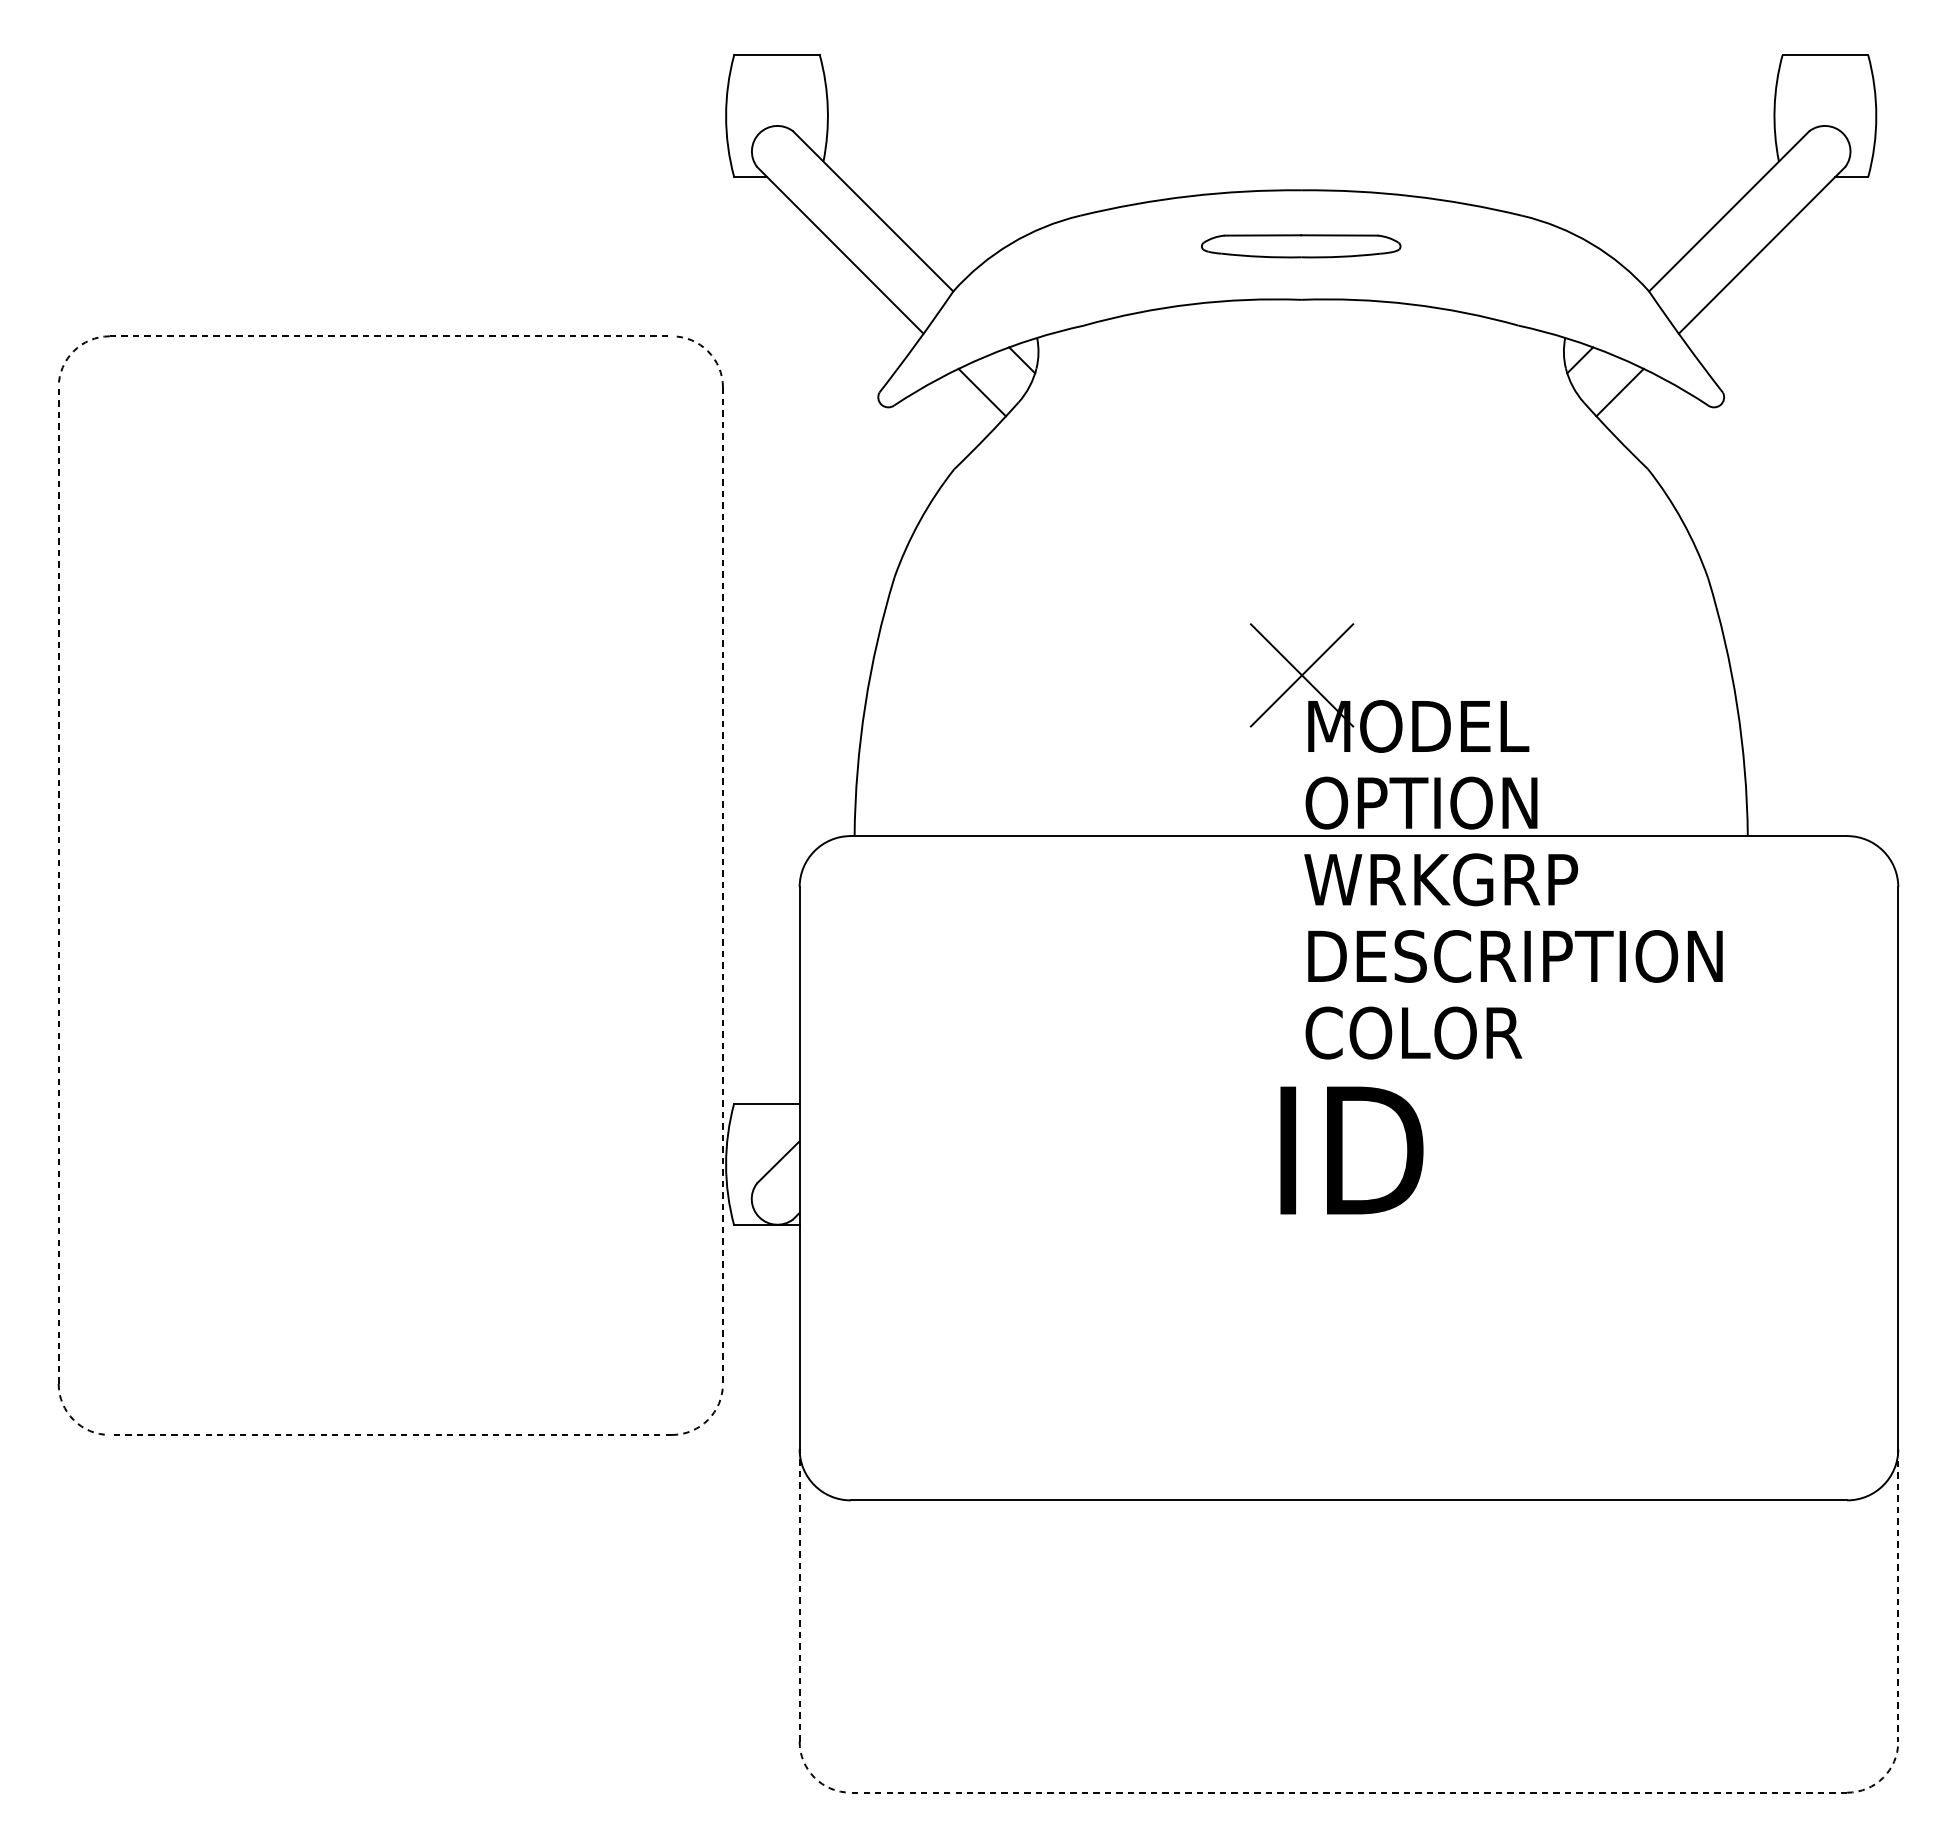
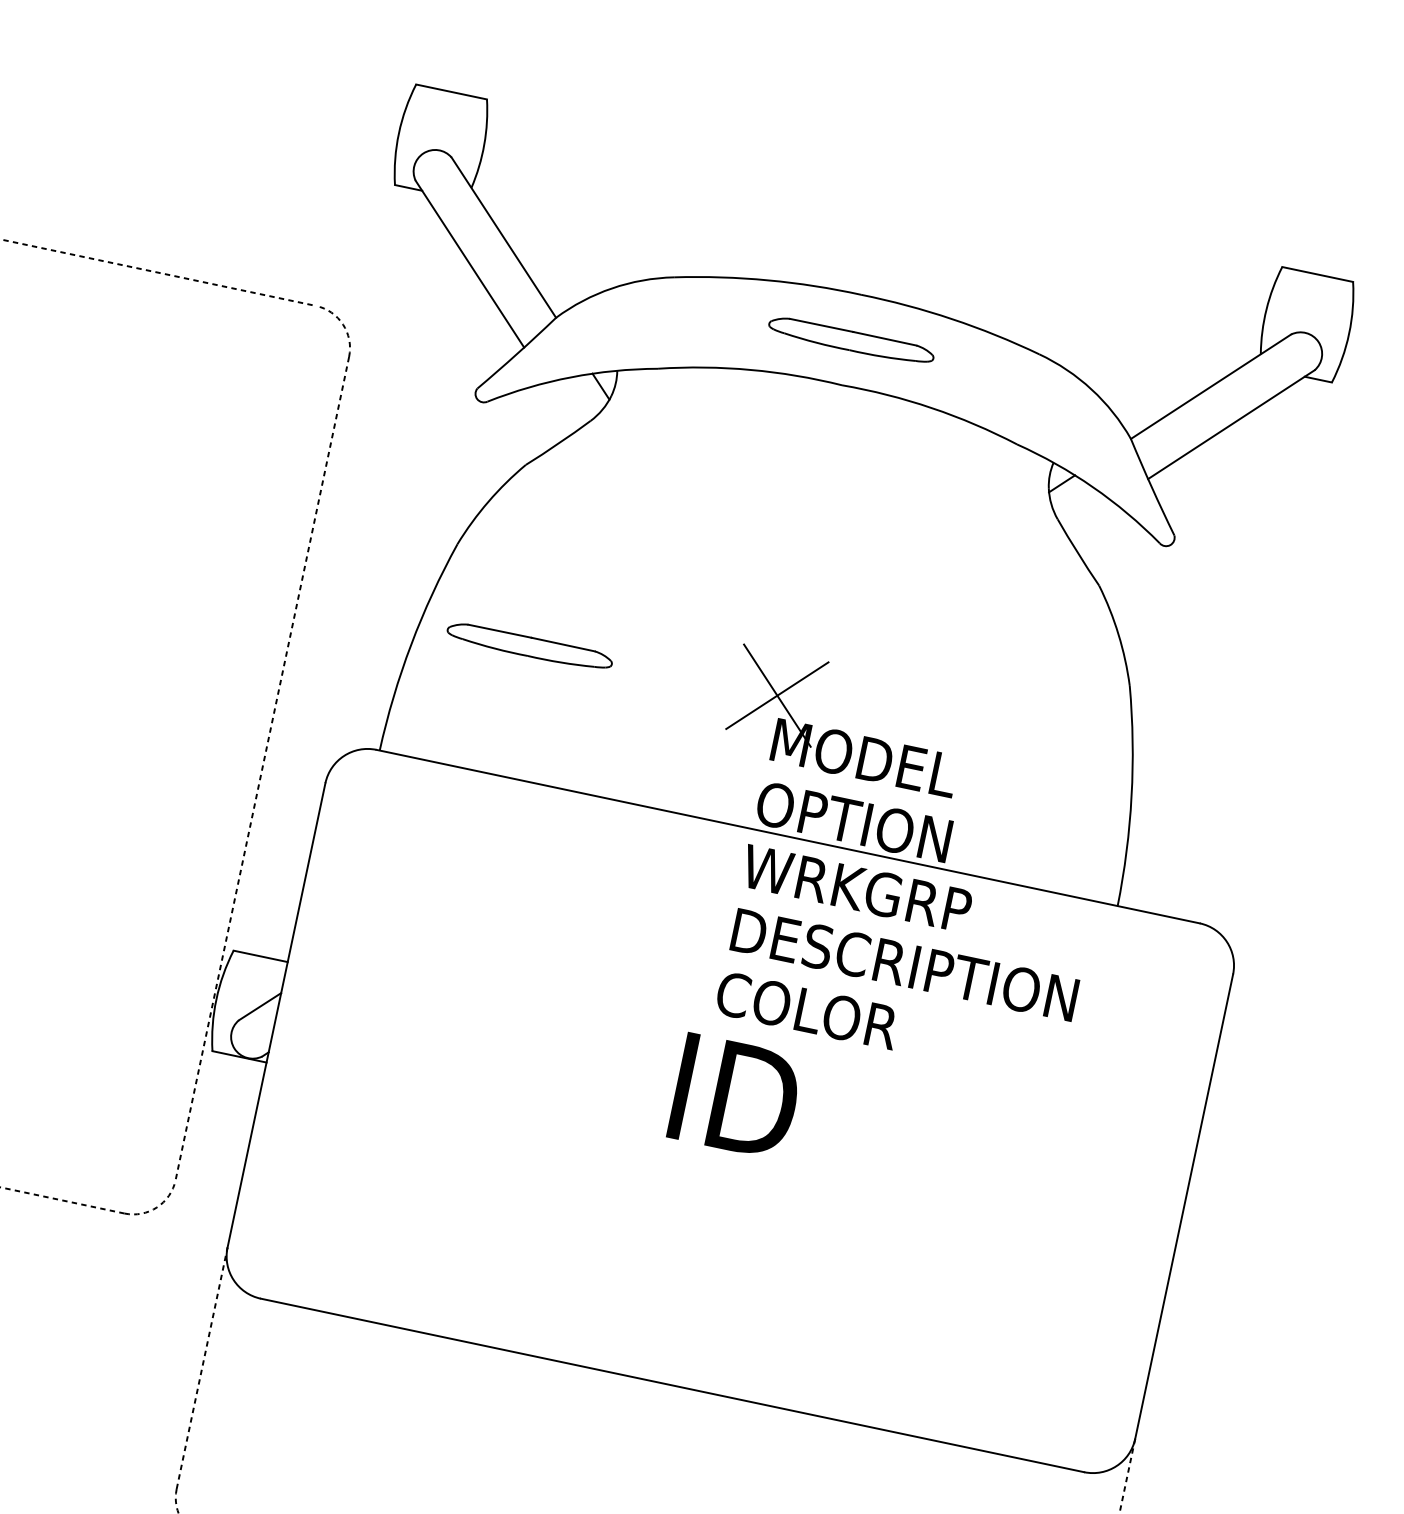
line: (981, 392) -> (561, 406), removed
line: (1619, 392) -> (1088, 517), removed
part: (1003, 679) -> (530, 647), added

